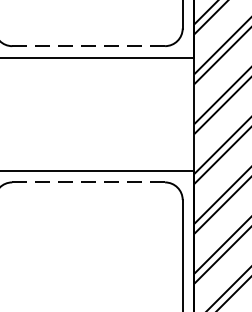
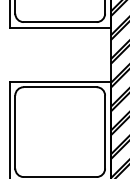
line: (89, 46) -> (60, 22), dashed -> solid
line: (87, 183) -> (59, 87), dashed -> solid

